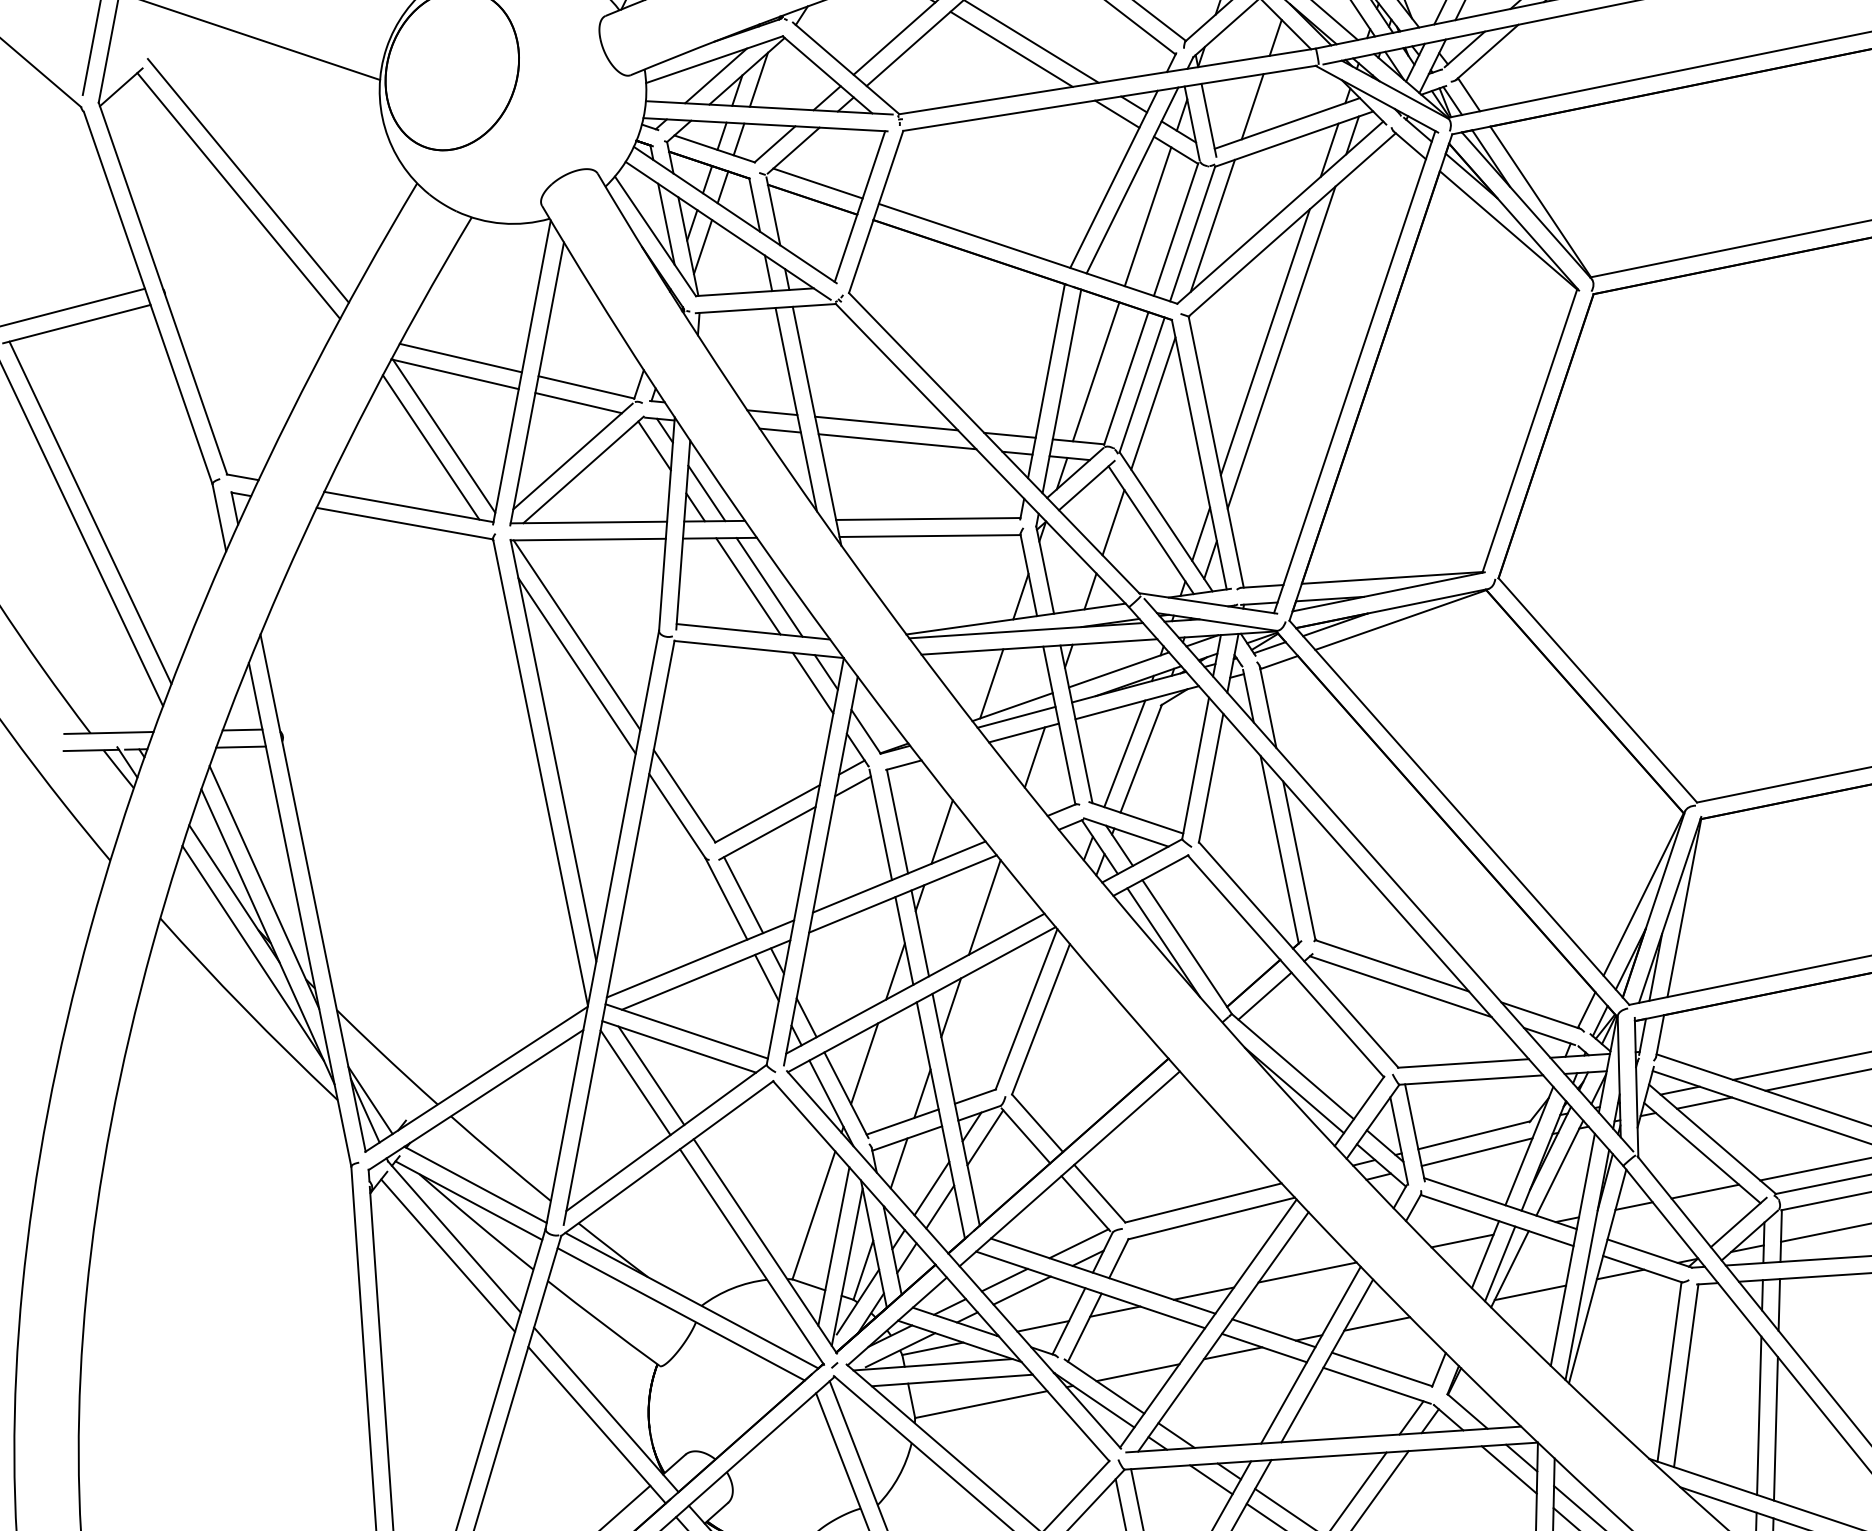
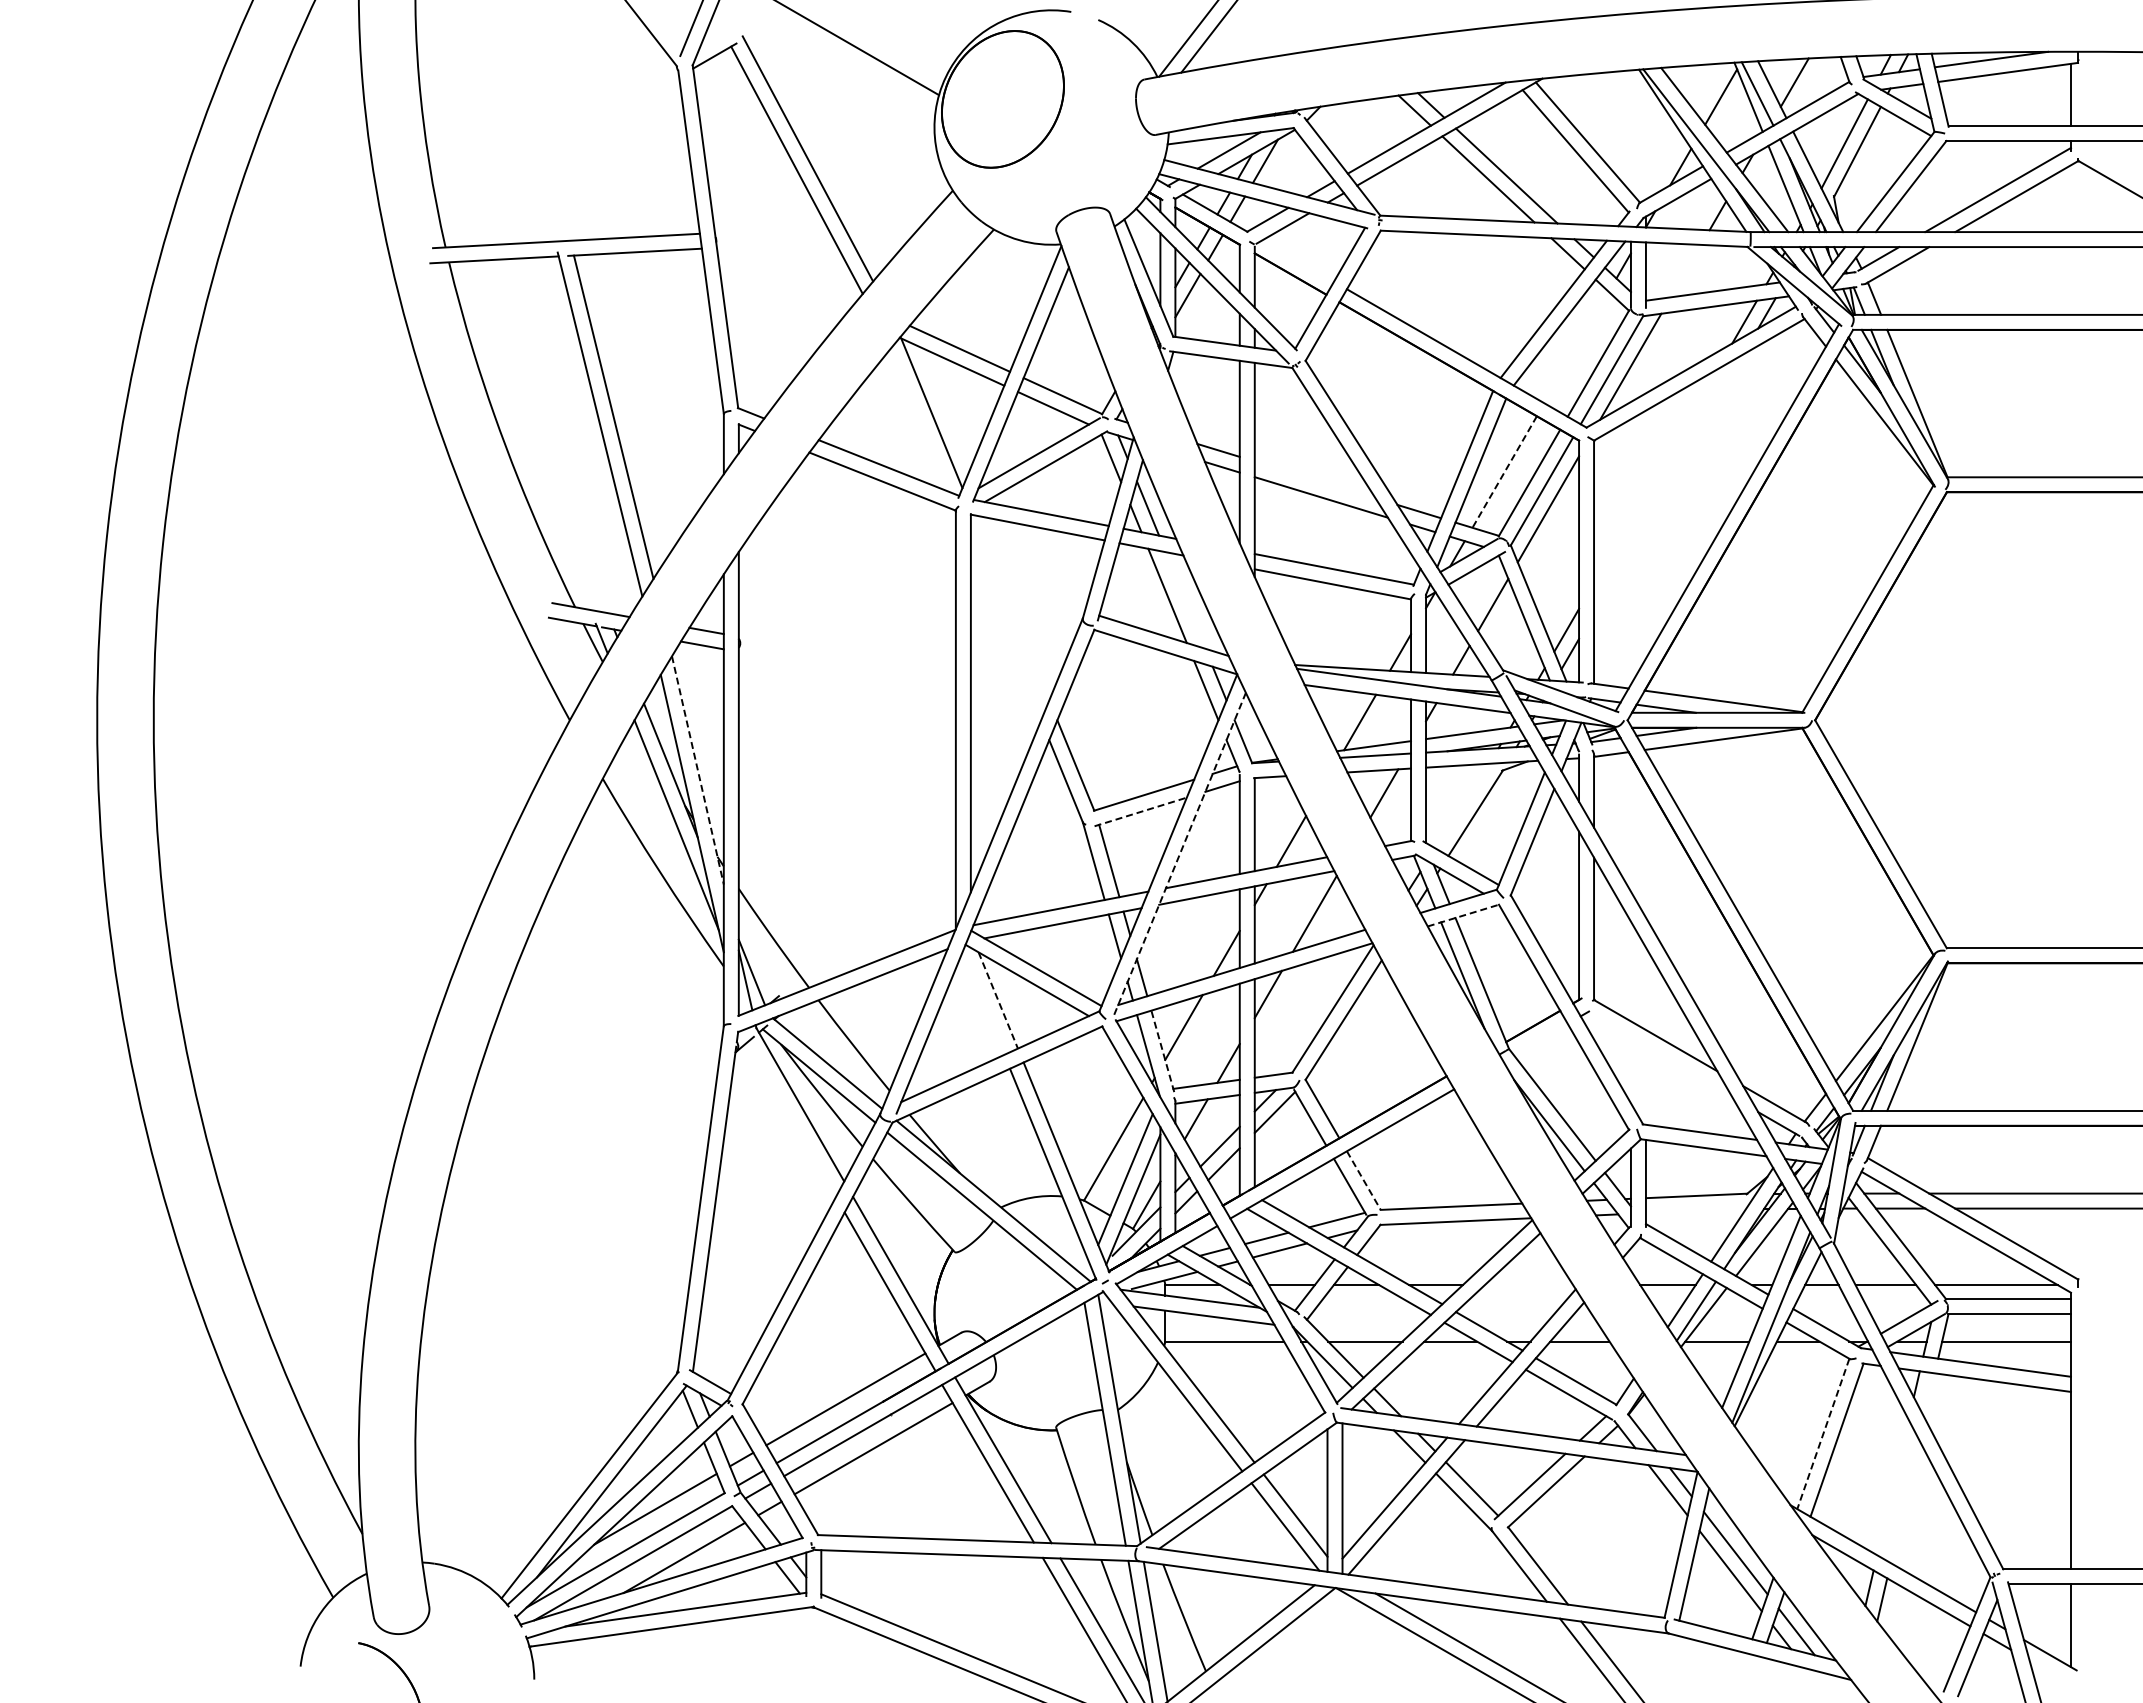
line: (1251, 106) -> (1685, 270), removed
line: (817, 183) -> (1297, 260), removed
line: (1147, 216) -> (1576, 347), removed
line: (1265, 341) -> (1655, 475), removed
line: (1281, 347) -> (1668, 483), removed
line: (1096, 372) -> (1504, 472), solid -> dashed
line: (885, 423) -> (1314, 479), removed
line: (430, 447) -> (918, 420), removed
line: (769, 587) -> (1185, 600), removed
line: (577, 634) -> (1011, 607), removed
line: (576, 666) -> (1005, 634), removed
line: (1124, 753) -> (1462, 805), removed
line: (768, 832) -> (1141, 811), solid -> dashed
line: (821, 870) -> (1180, 853), solid -> dashed
line: (1150, 875) -> (1463, 915), solid -> dashed
line: (265, 887) -> (698, 770), solid -> dashed
line: (1401, 987) -> (1659, 1055), removed
line: (1264, 996) -> (1540, 1039), removed
line: (651, 1075) -> (998, 1000), solid -> dashed
line: (635, 1082) -> (983, 1003), removed
line: (845, 1094) -> (1162, 1050), solid -> dashed
line: (1476, 1151) -> (1695, 1210), removed
line: (1099, 1193) -> (1363, 1180), solid -> dashed
line: (447, 1255) -> (791, 1119), removed
line: (1306, 1272) -> (1528, 1284), removed
line: (1779, 1304) -> (1929, 1395), removed
line: (1669, 1371) -> (1823, 1433), solid -> dashed
line: (1758, 1415) -> (1892, 1487), removed
line: (1775, 1428) -> (1904, 1501), removed

